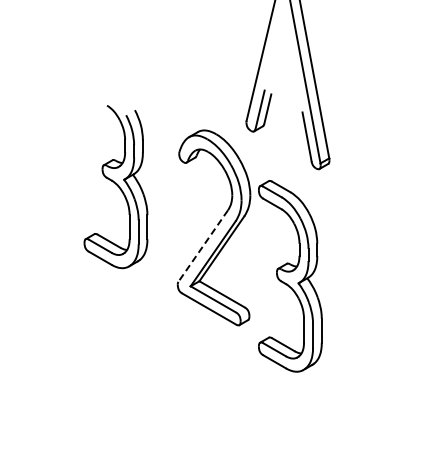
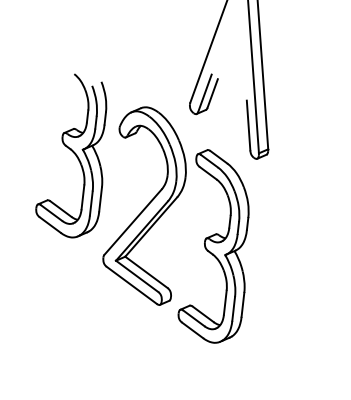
part: (115, 187) -> (73, 156), moved
line: (202, 246) -> (132, 222), dashed -> solid
part: (290, 276) -> (218, 247), moved

